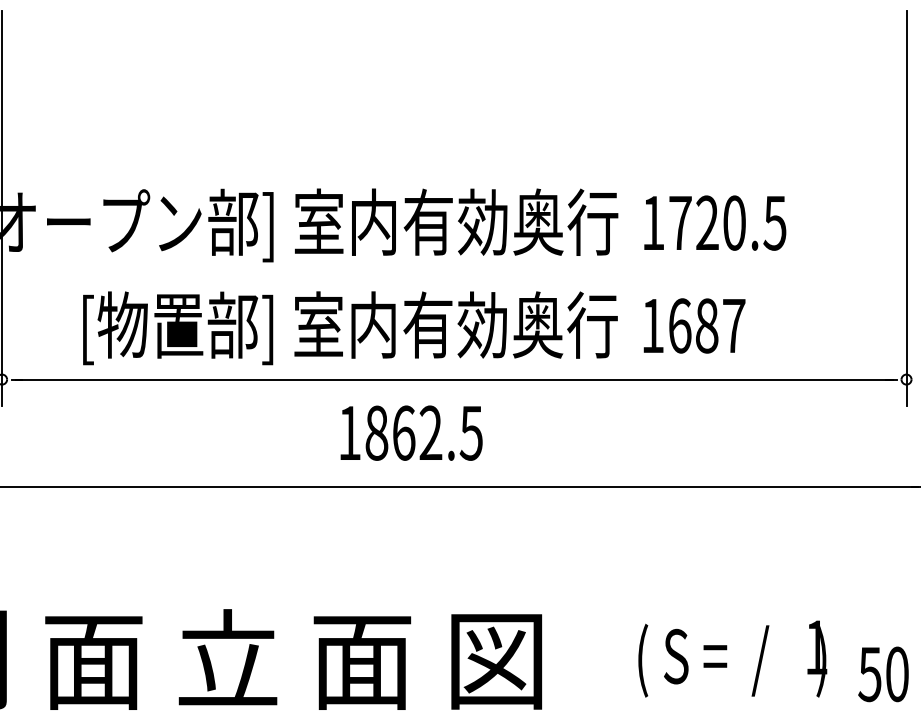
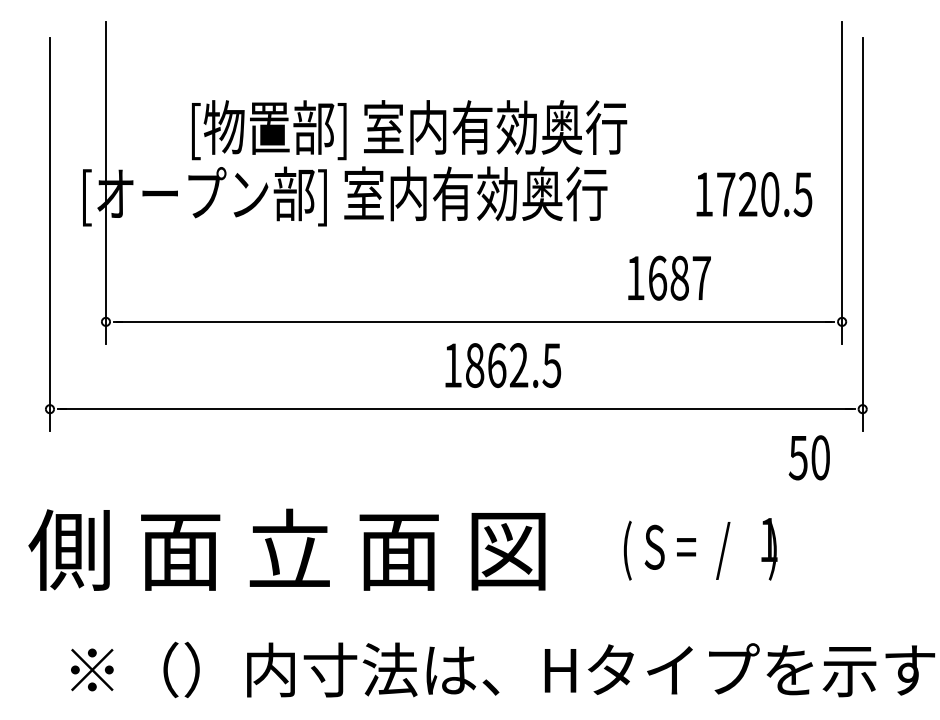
text: (715, 223) -> (754, 194), moved
text: (350, 328) -> (409, 130), moved
text: (411, 433) -> (503, 365), moved
text: (882, 673) -> (808, 457), moved

